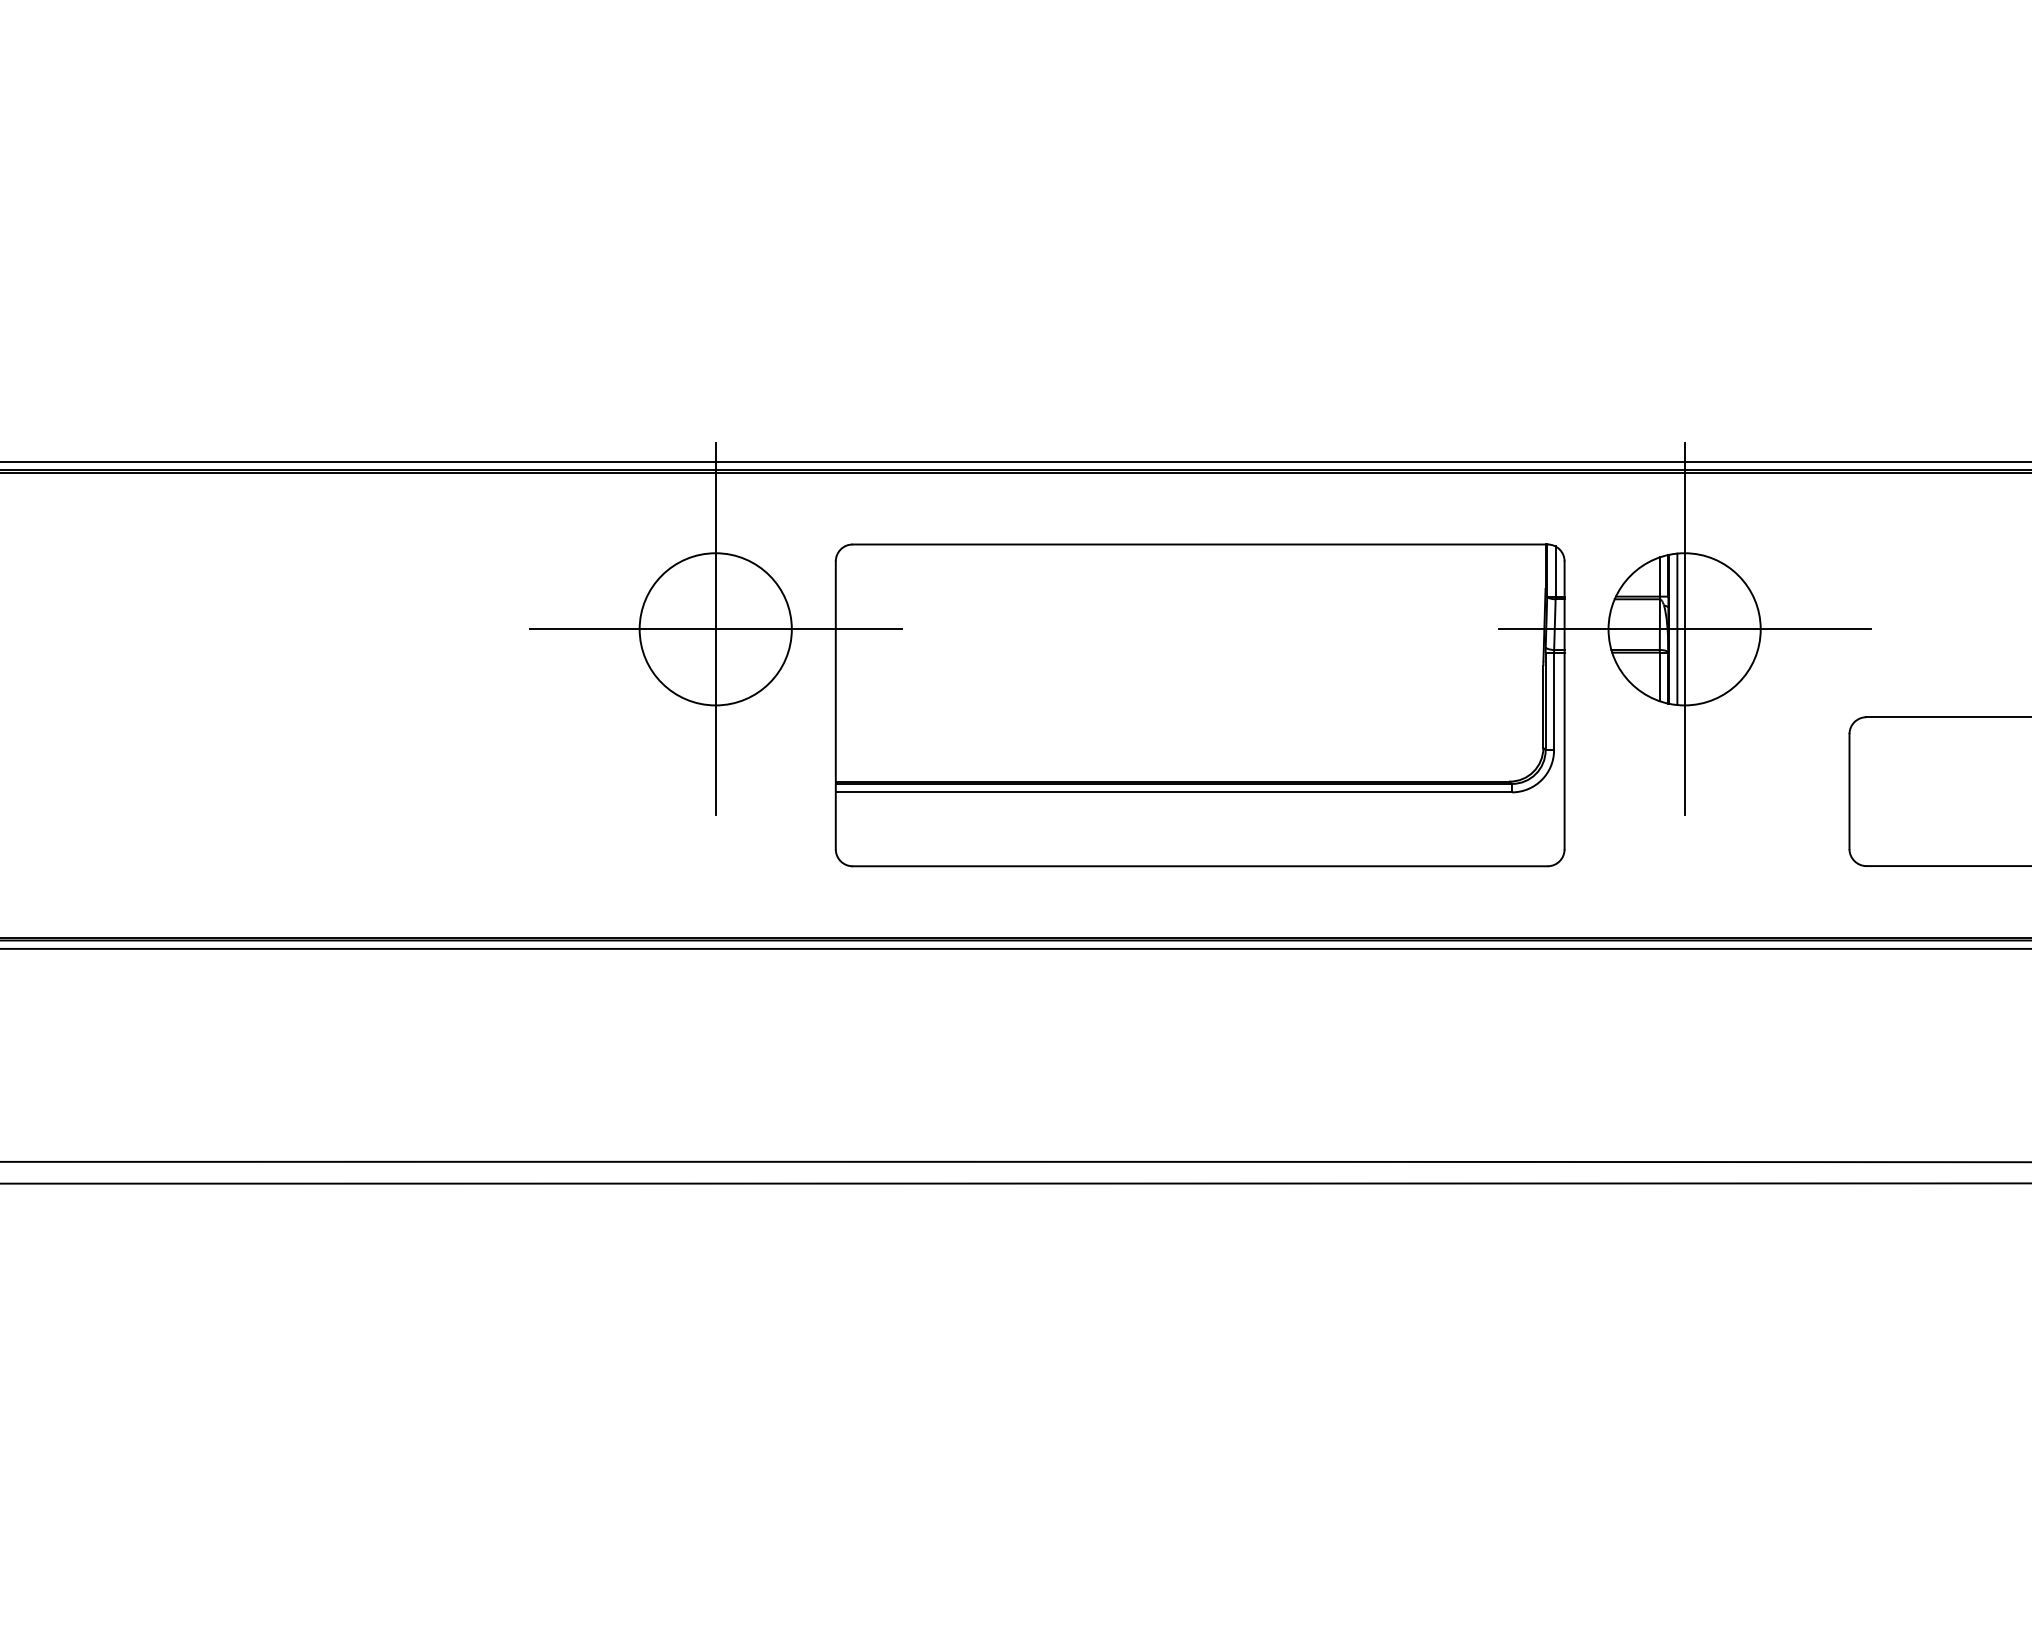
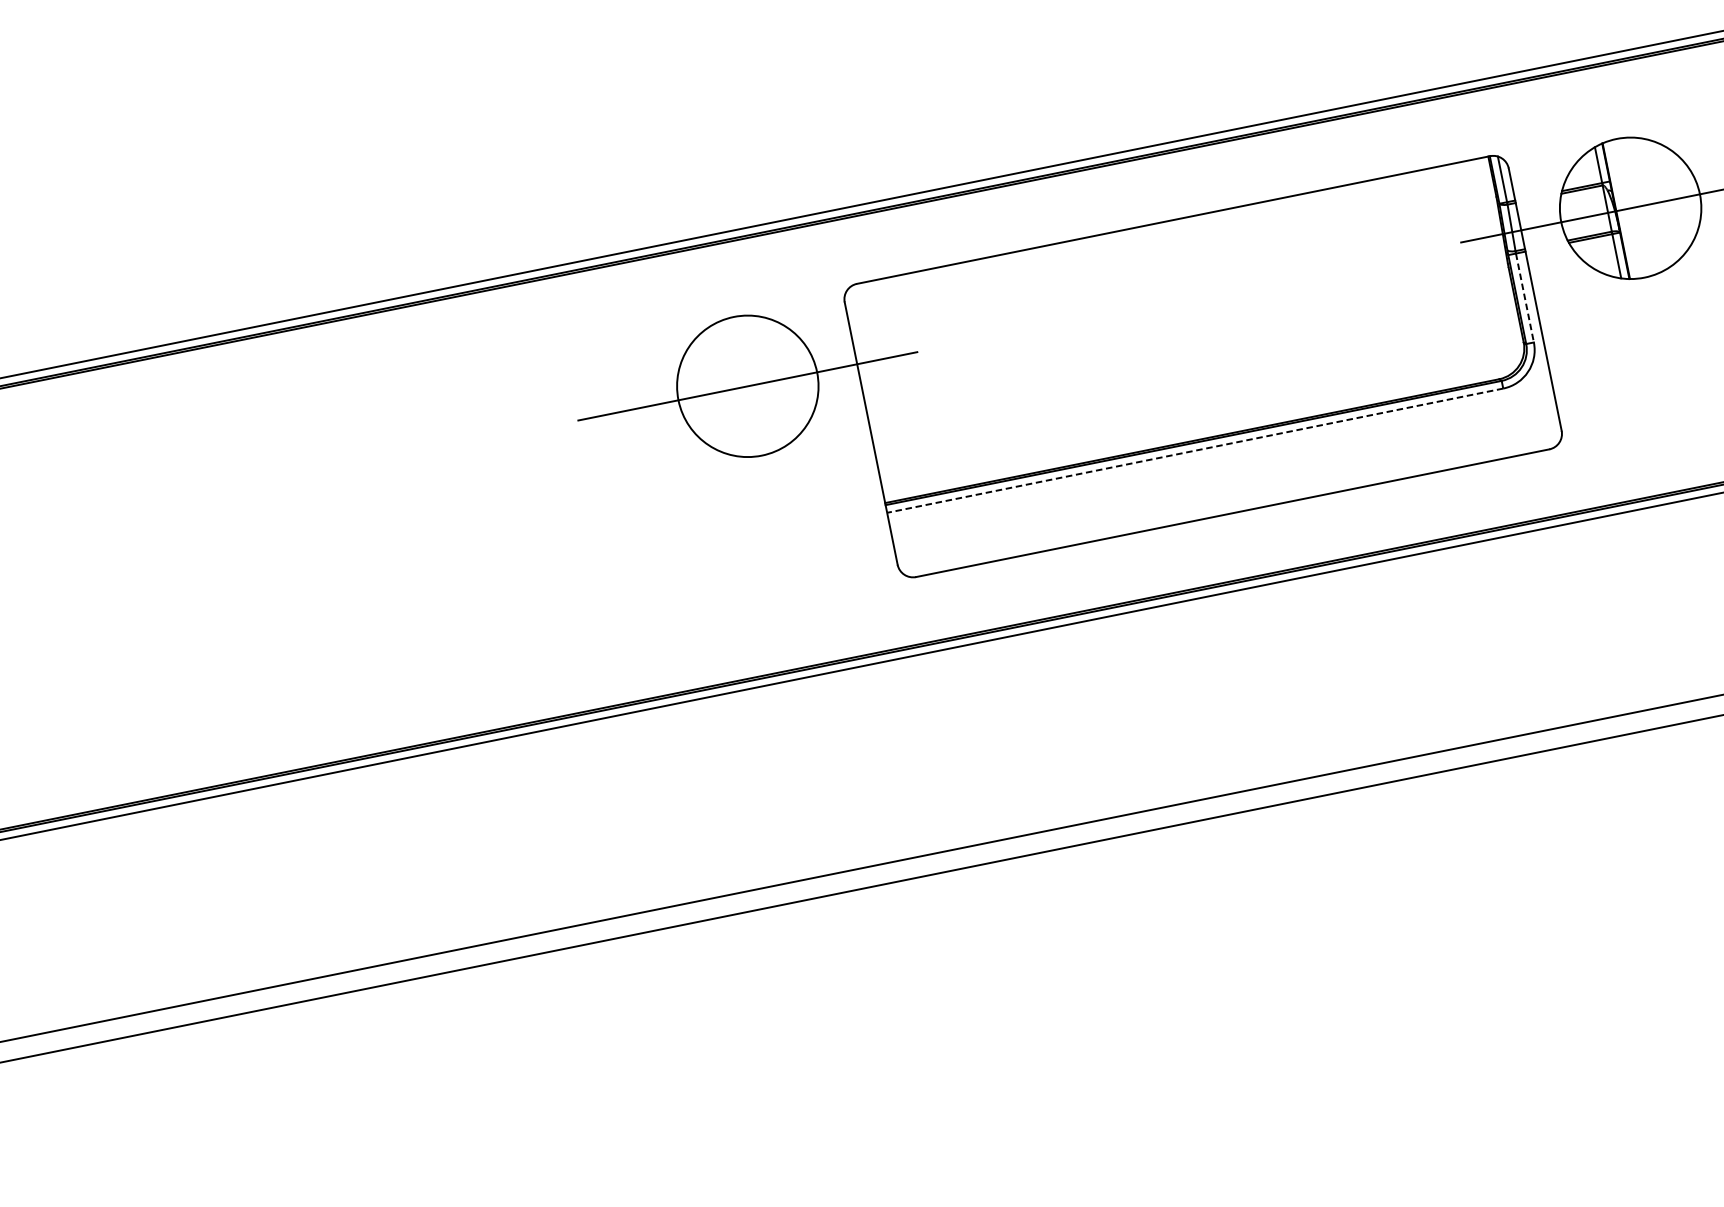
line: (715, 629) -> (747, 386), removed
line: (1677, 629) -> (1624, 209), removed
line: (1684, 629) -> (1630, 208), removed
line: (1554, 701) -> (1525, 297), solid -> dashed
line: (1173, 792) -> (1194, 450), solid -> dashed

